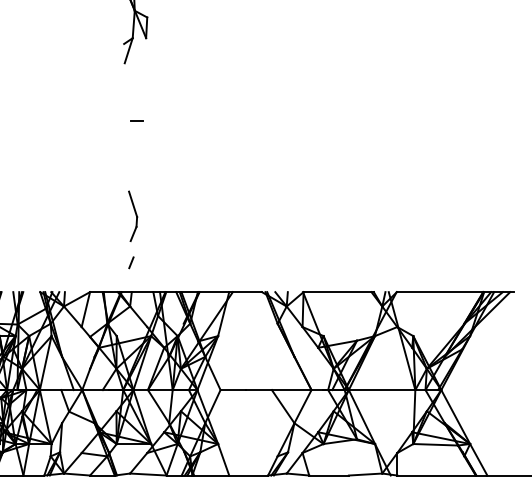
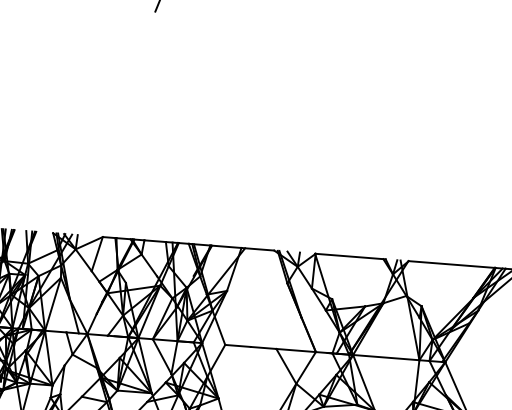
line: (136, 120) -> (162, 69), removed
part: (133, 215) -> (152, 164), removed
line: (131, 262) -> (146, 210), removed

